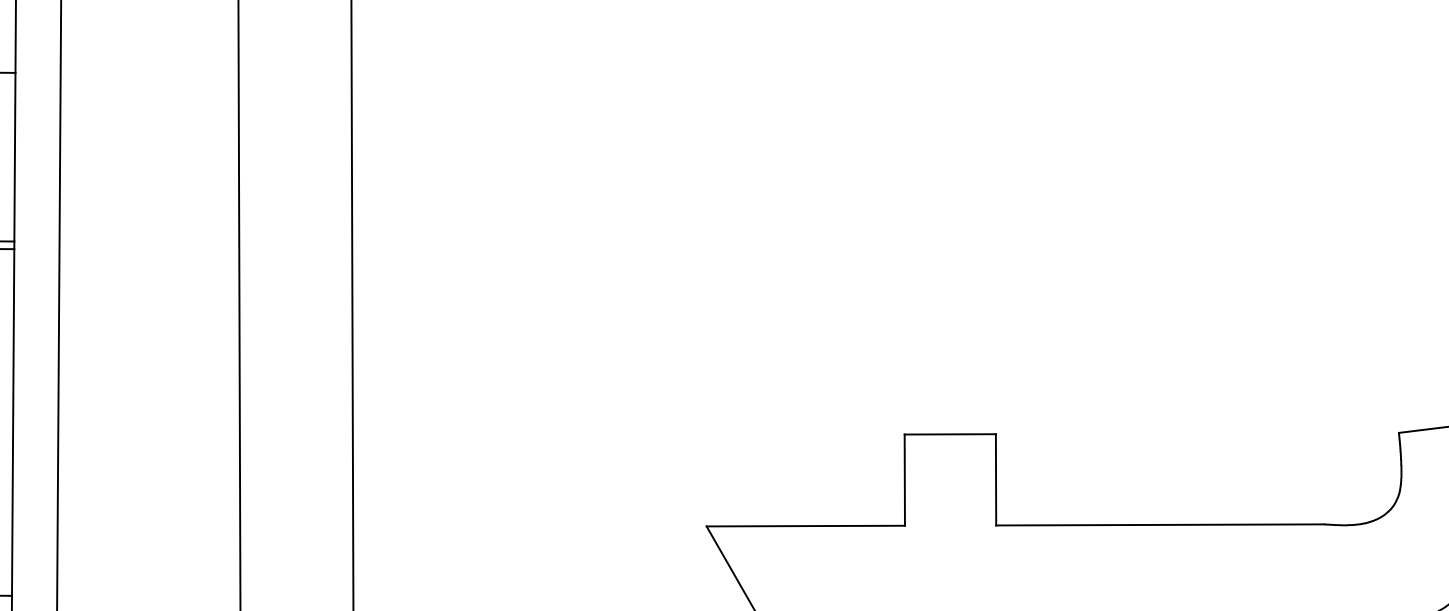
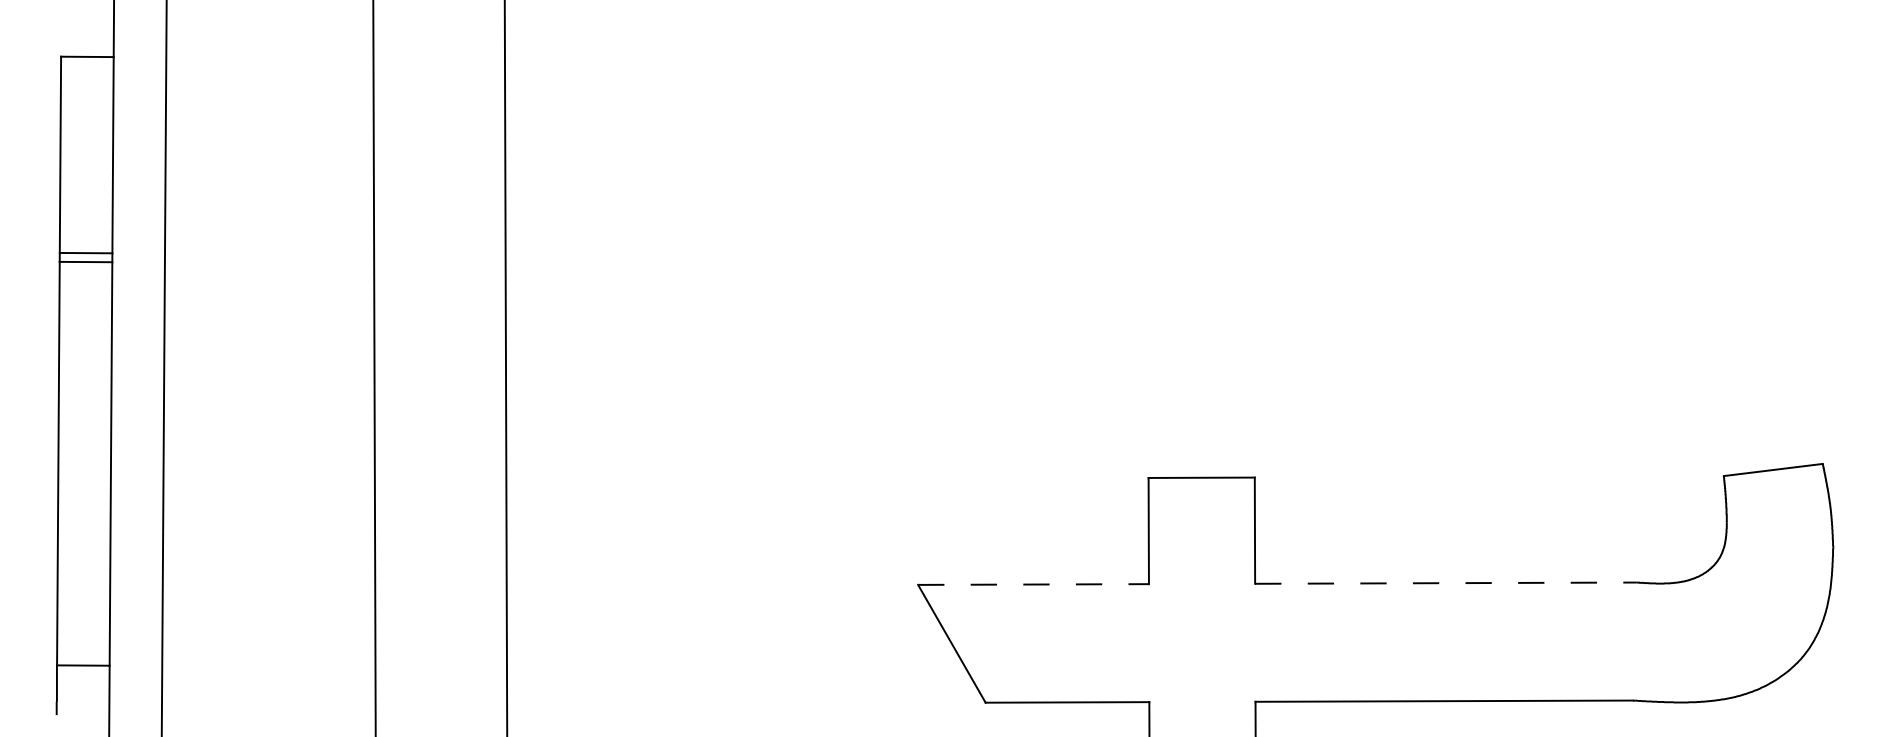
line: (1159, 525) -> (1445, 583), solid -> dashed
line: (806, 526) -> (1034, 584), solid -> dashed

